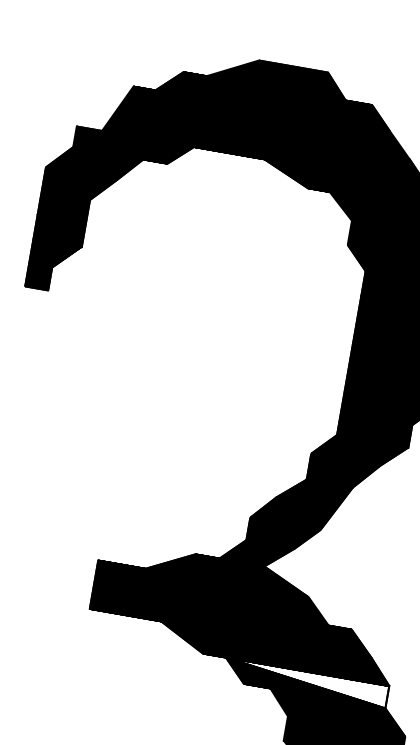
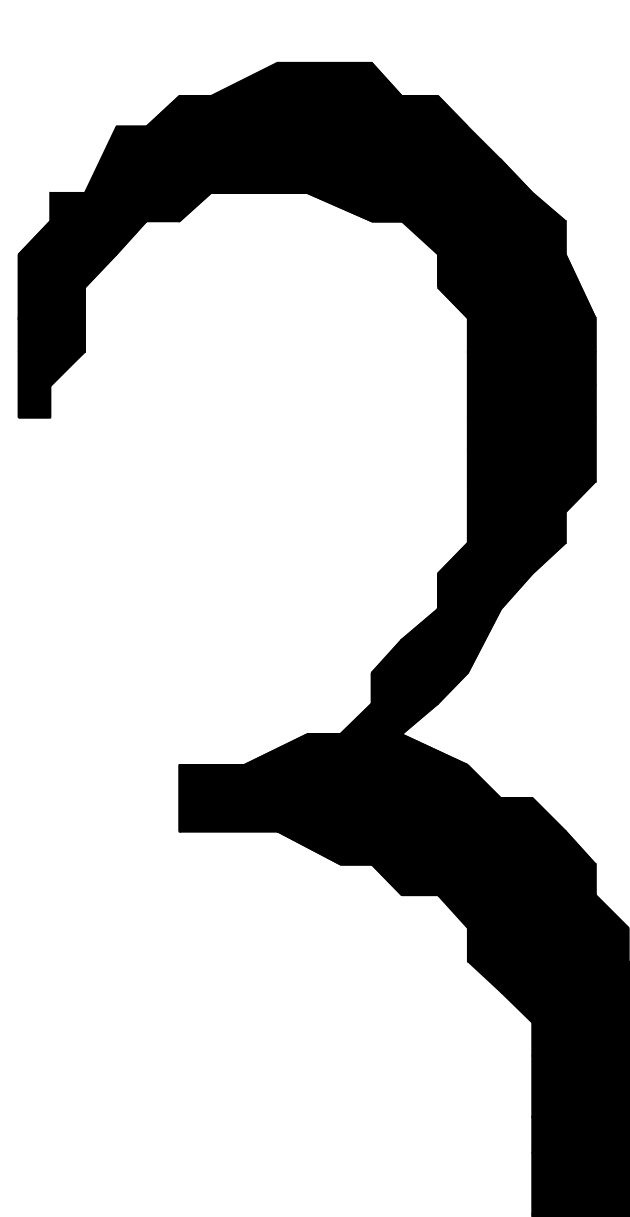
fill: (293, 680) -> (467, 879), added

